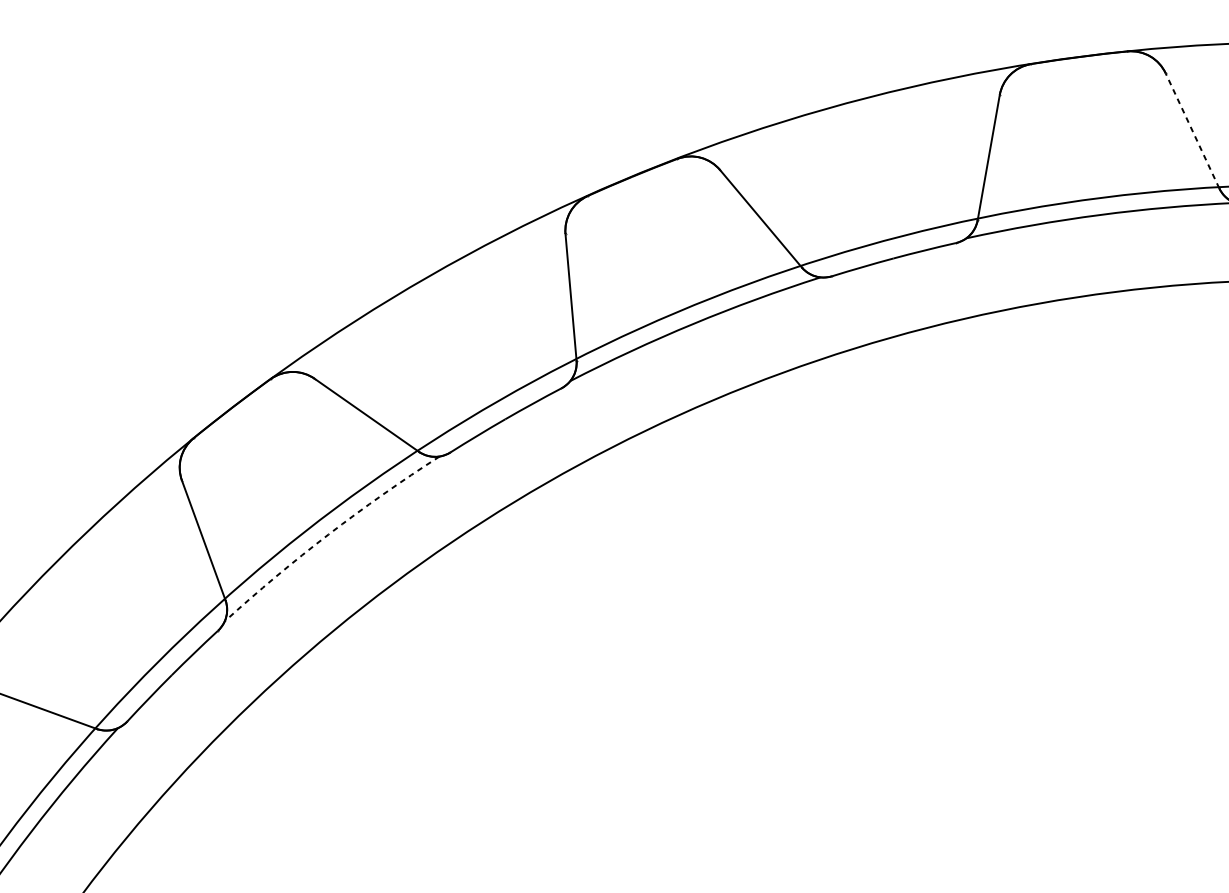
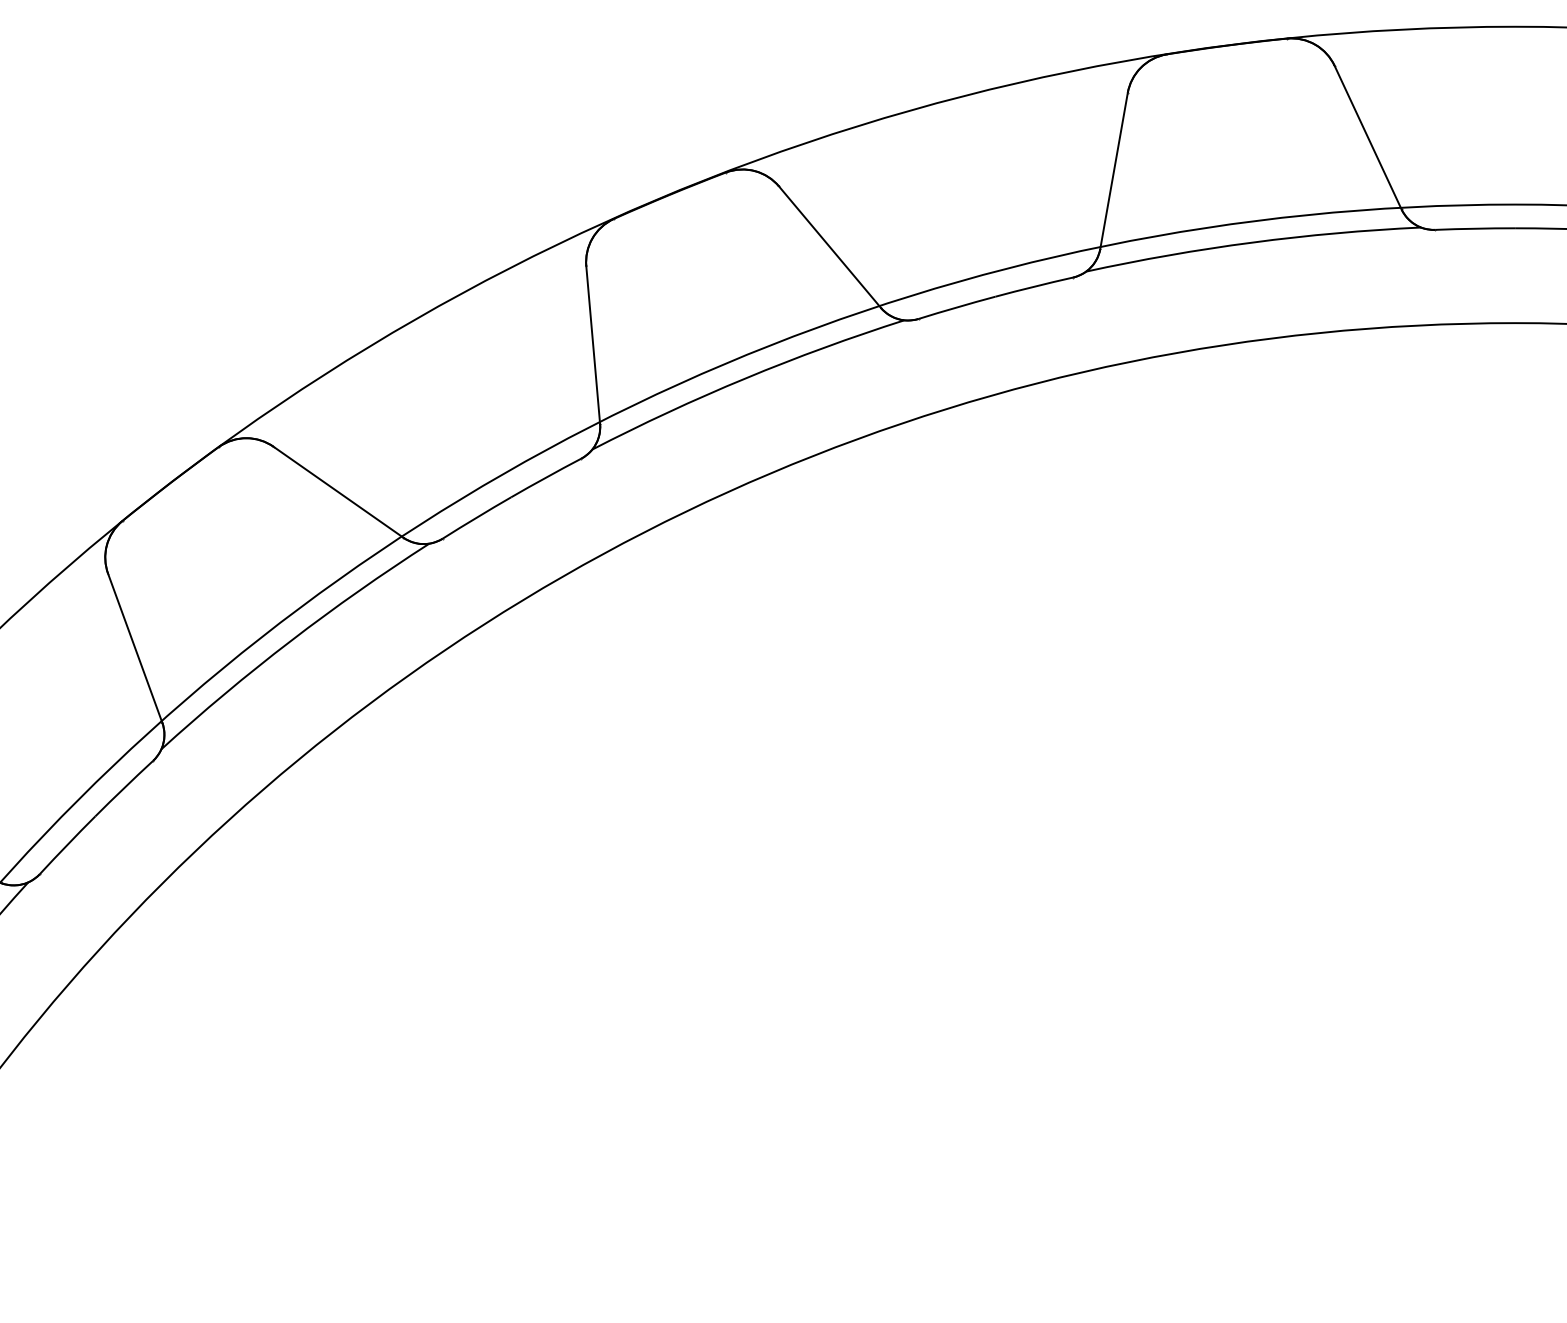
line: (1192, 130) -> (1367, 137), dashed -> solid
arc: (329, 534) -> (291, 640), dashed -> solid

